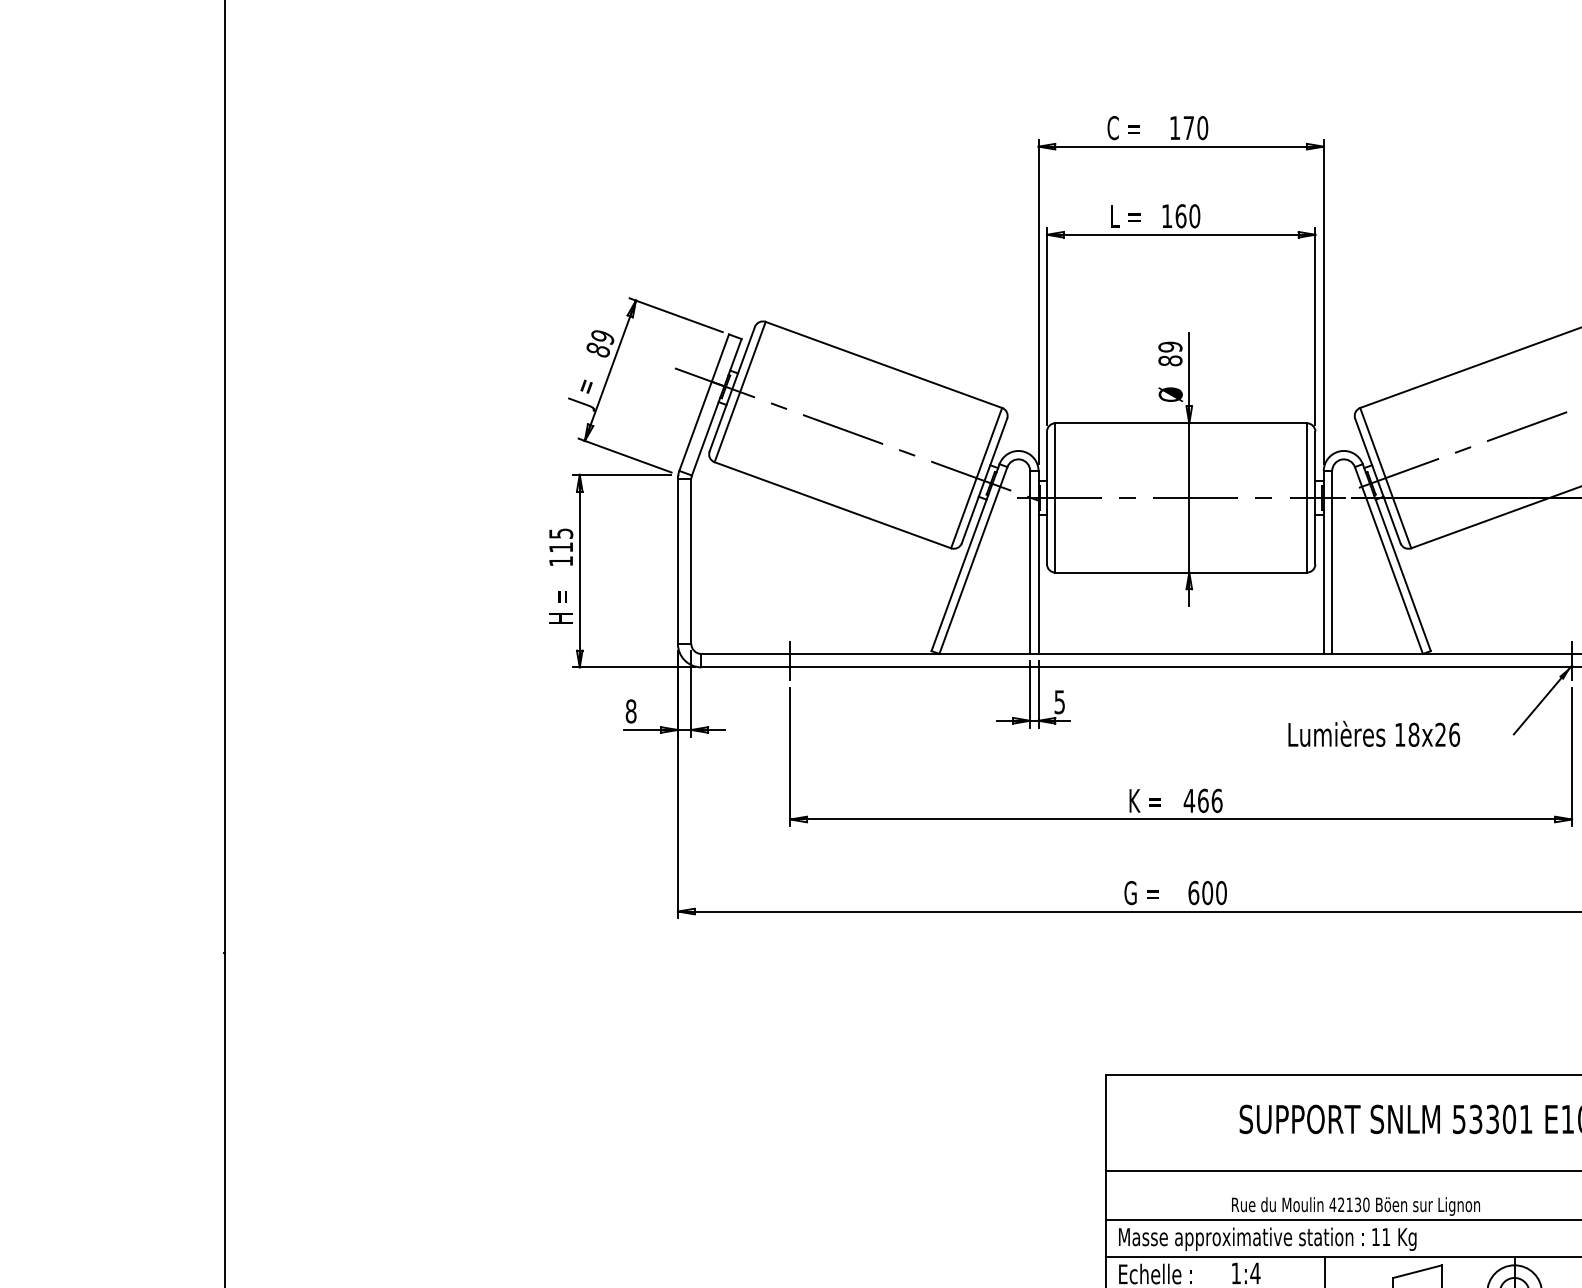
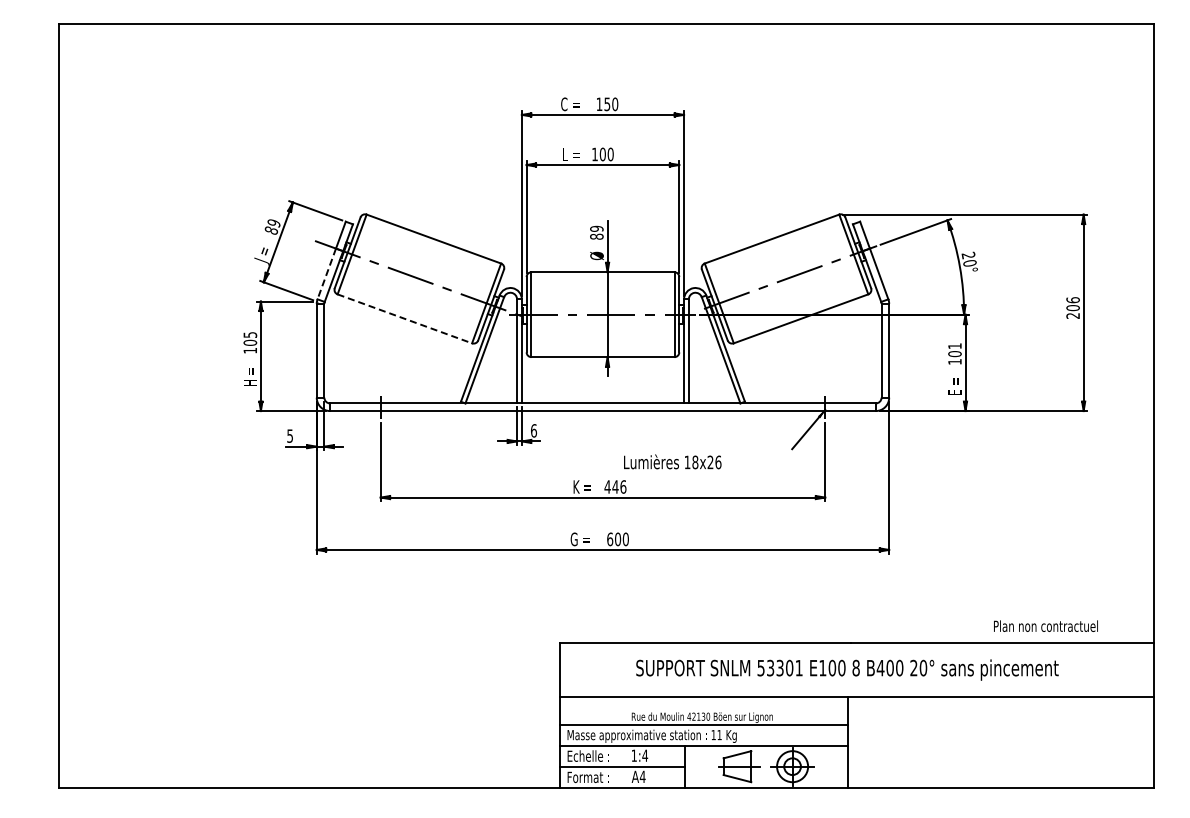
text: (1189, 128) -> (607, 104), 170 -> 150
text: (1180, 214) -> (602, 153), 160 -> 100
line: (695, 425) -> (326, 273), solid -> dashed
line: (832, 504) -> (404, 318), solid -> dashed
text: (561, 546) -> (250, 342), 115 -> 105
text: (1060, 701) -> (534, 430), 5 -> 6
text: (631, 710) -> (290, 435), 8 -> 5
text: (1373, 733) -> (672, 461), moved
text: (1203, 800) -> (615, 486), 466 -> 446

